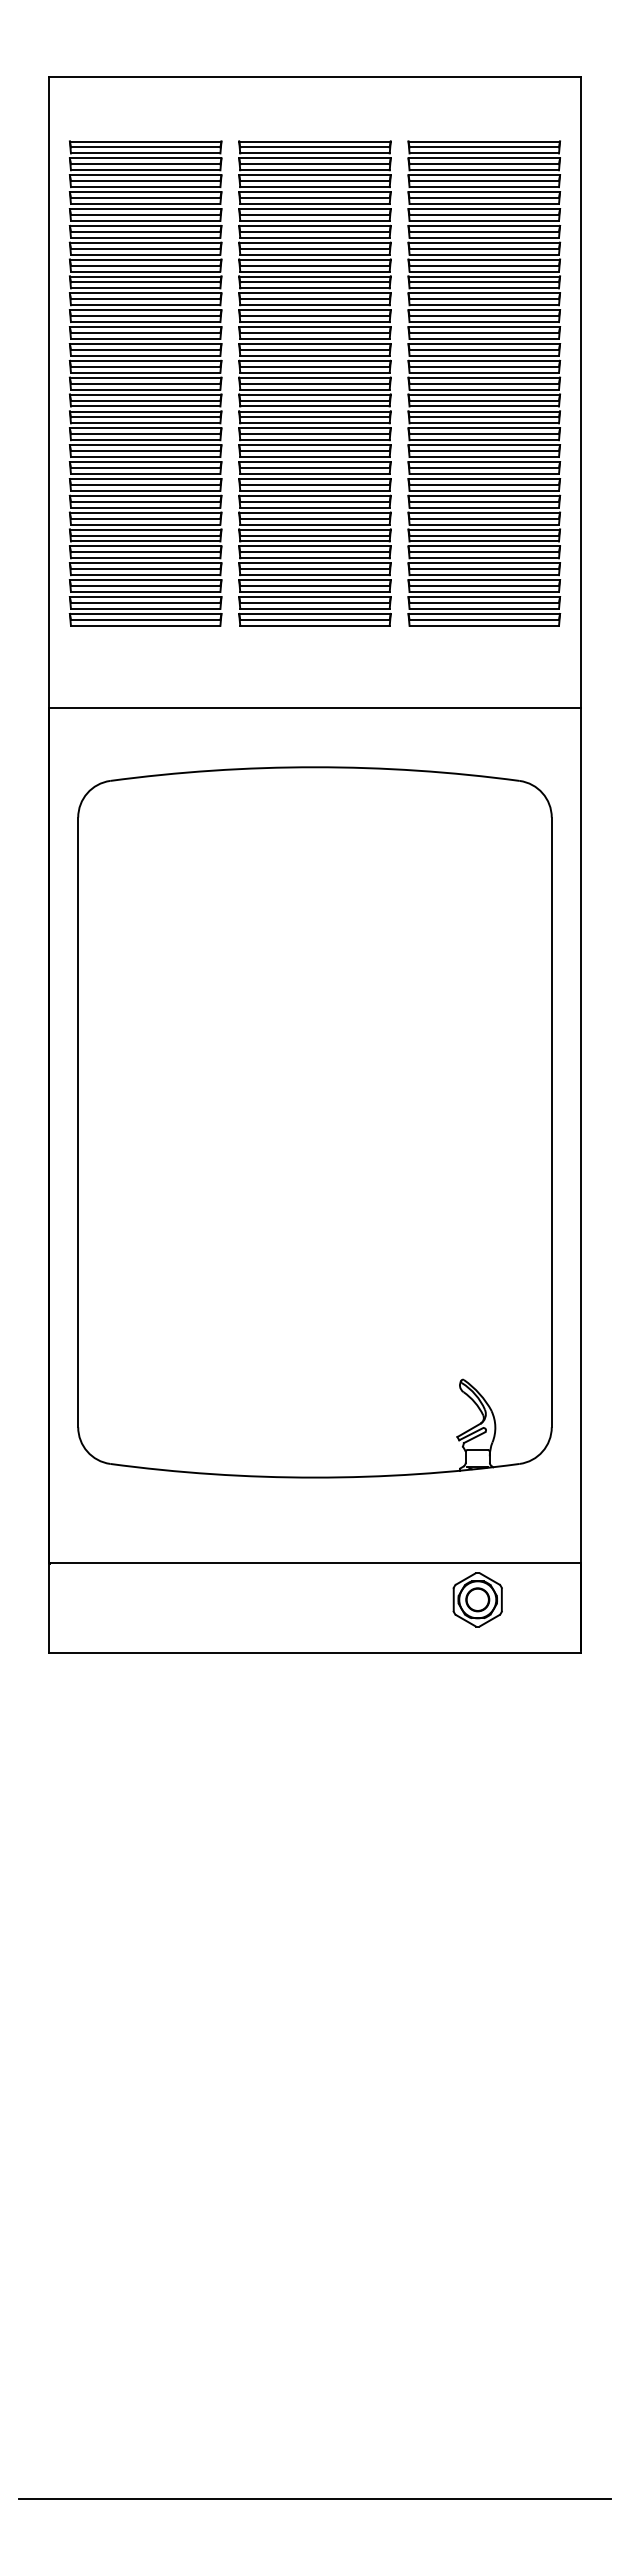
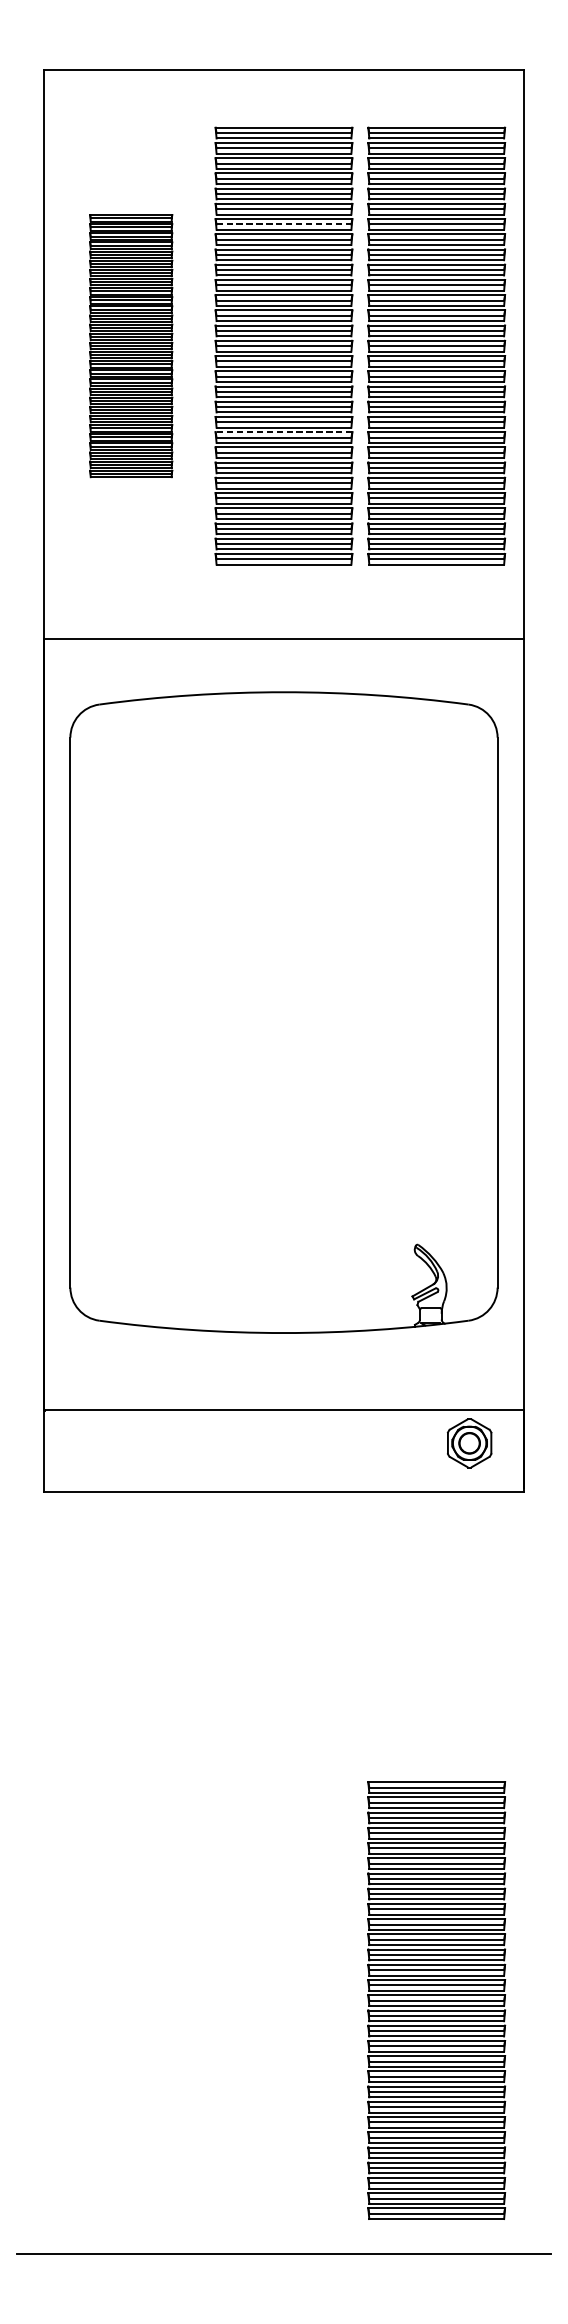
line: (314, 248) -> (283, 224), solid -> dashed
part: (145, 383) -> (131, 346), size x0.6
line: (314, 478) -> (283, 431), solid -> dashed
part: (477, 1599) -> (469, 1443), moved
part: (484, 2217) -> (436, 2000), added

